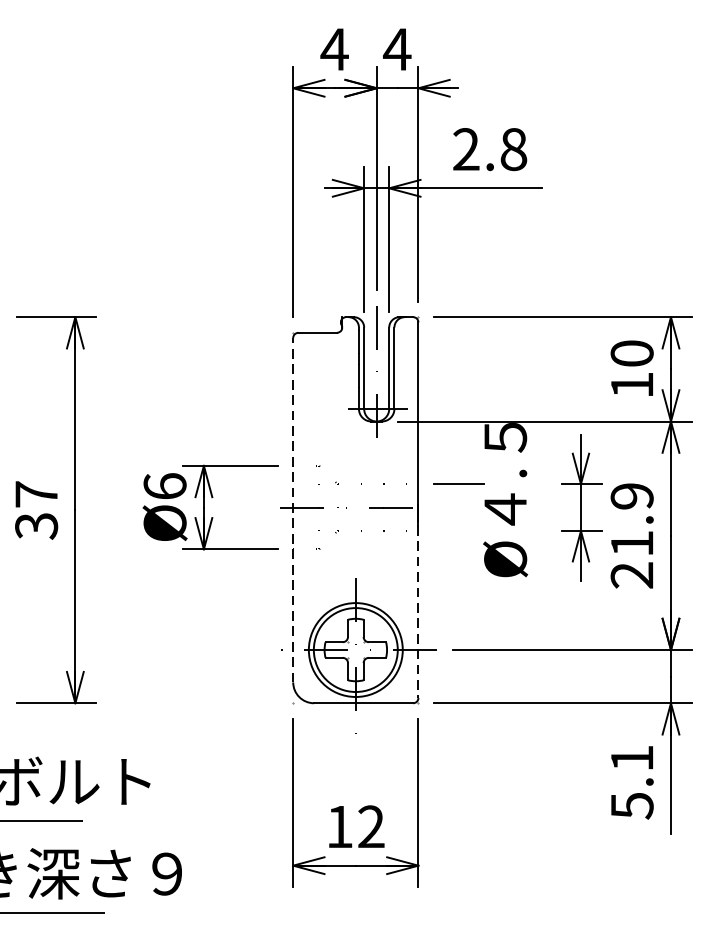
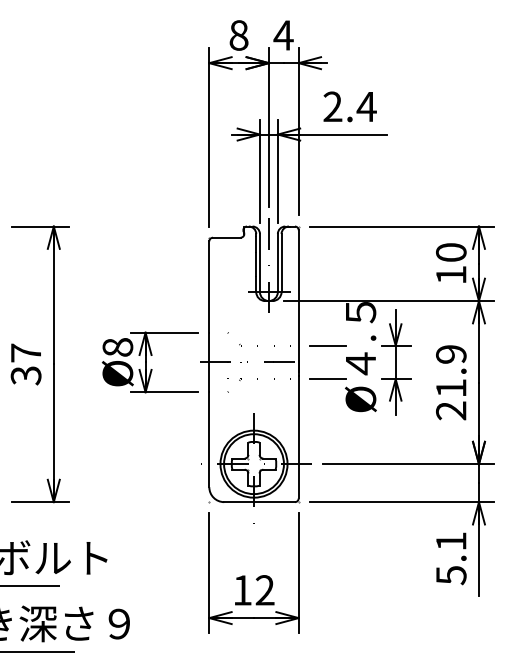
text: (334, 49) -> (238, 35), 4 -> 8
text: (513, 148) -> (366, 106), 2.8 -> 2.4
text: (164, 485) -> (117, 346), Ø6 -> Ø8
part: (582, 507) -> (396, 362), moved
line: (293, 510) -> (209, 364), dashed -> solid
line: (458, 531) -> (327, 379), added
line: (418, 612) -> (298, 437), dashed -> solid

